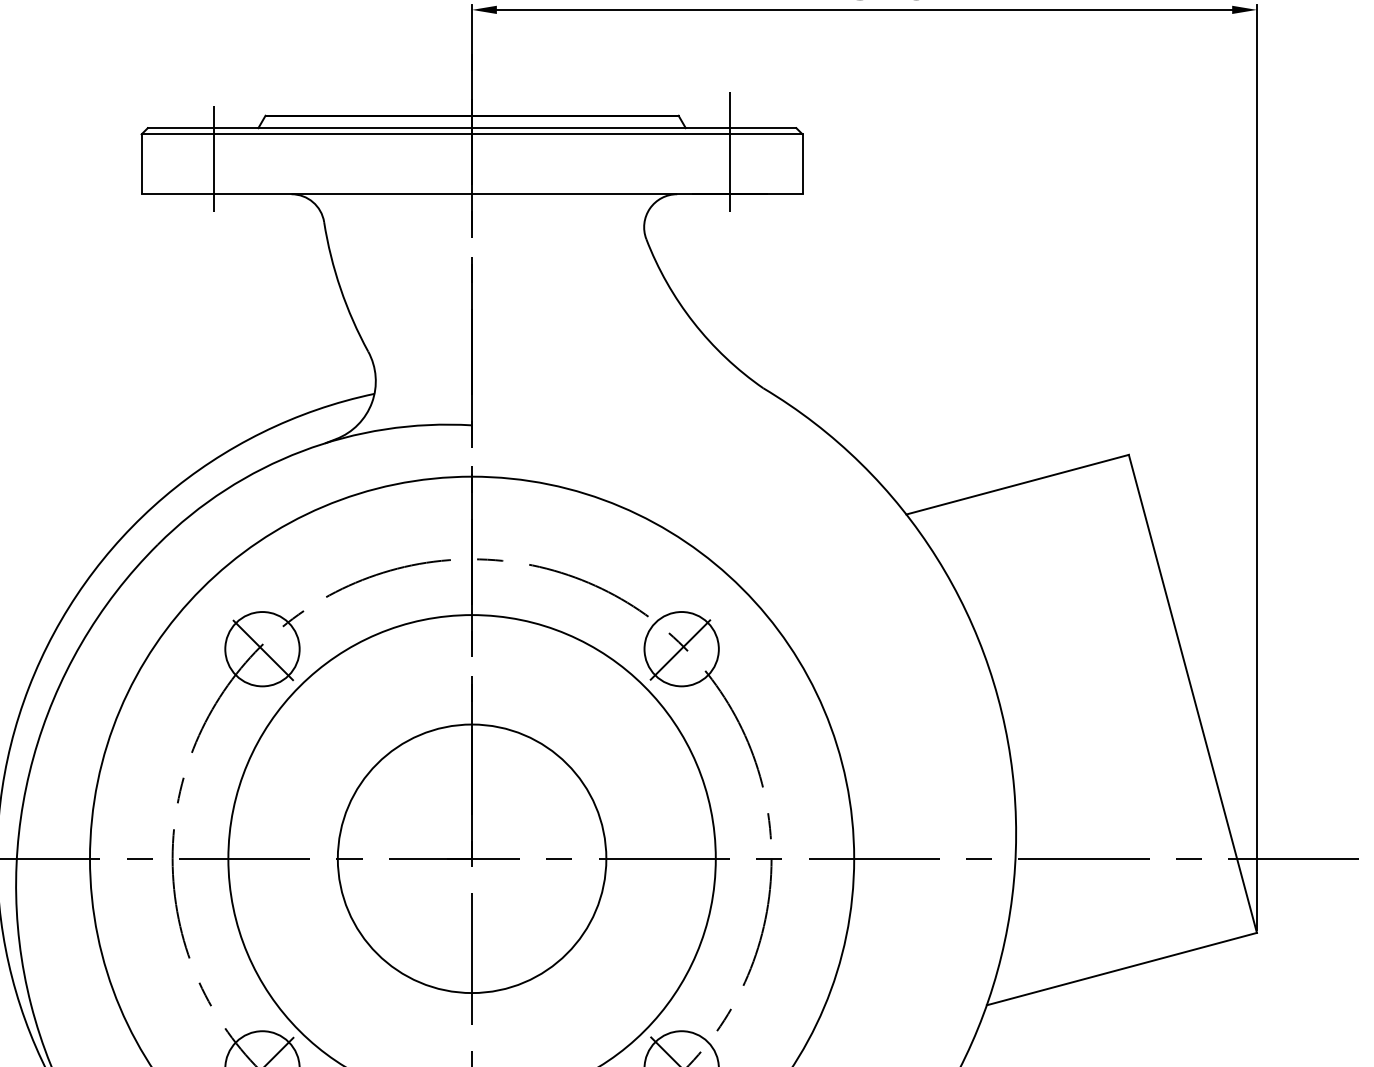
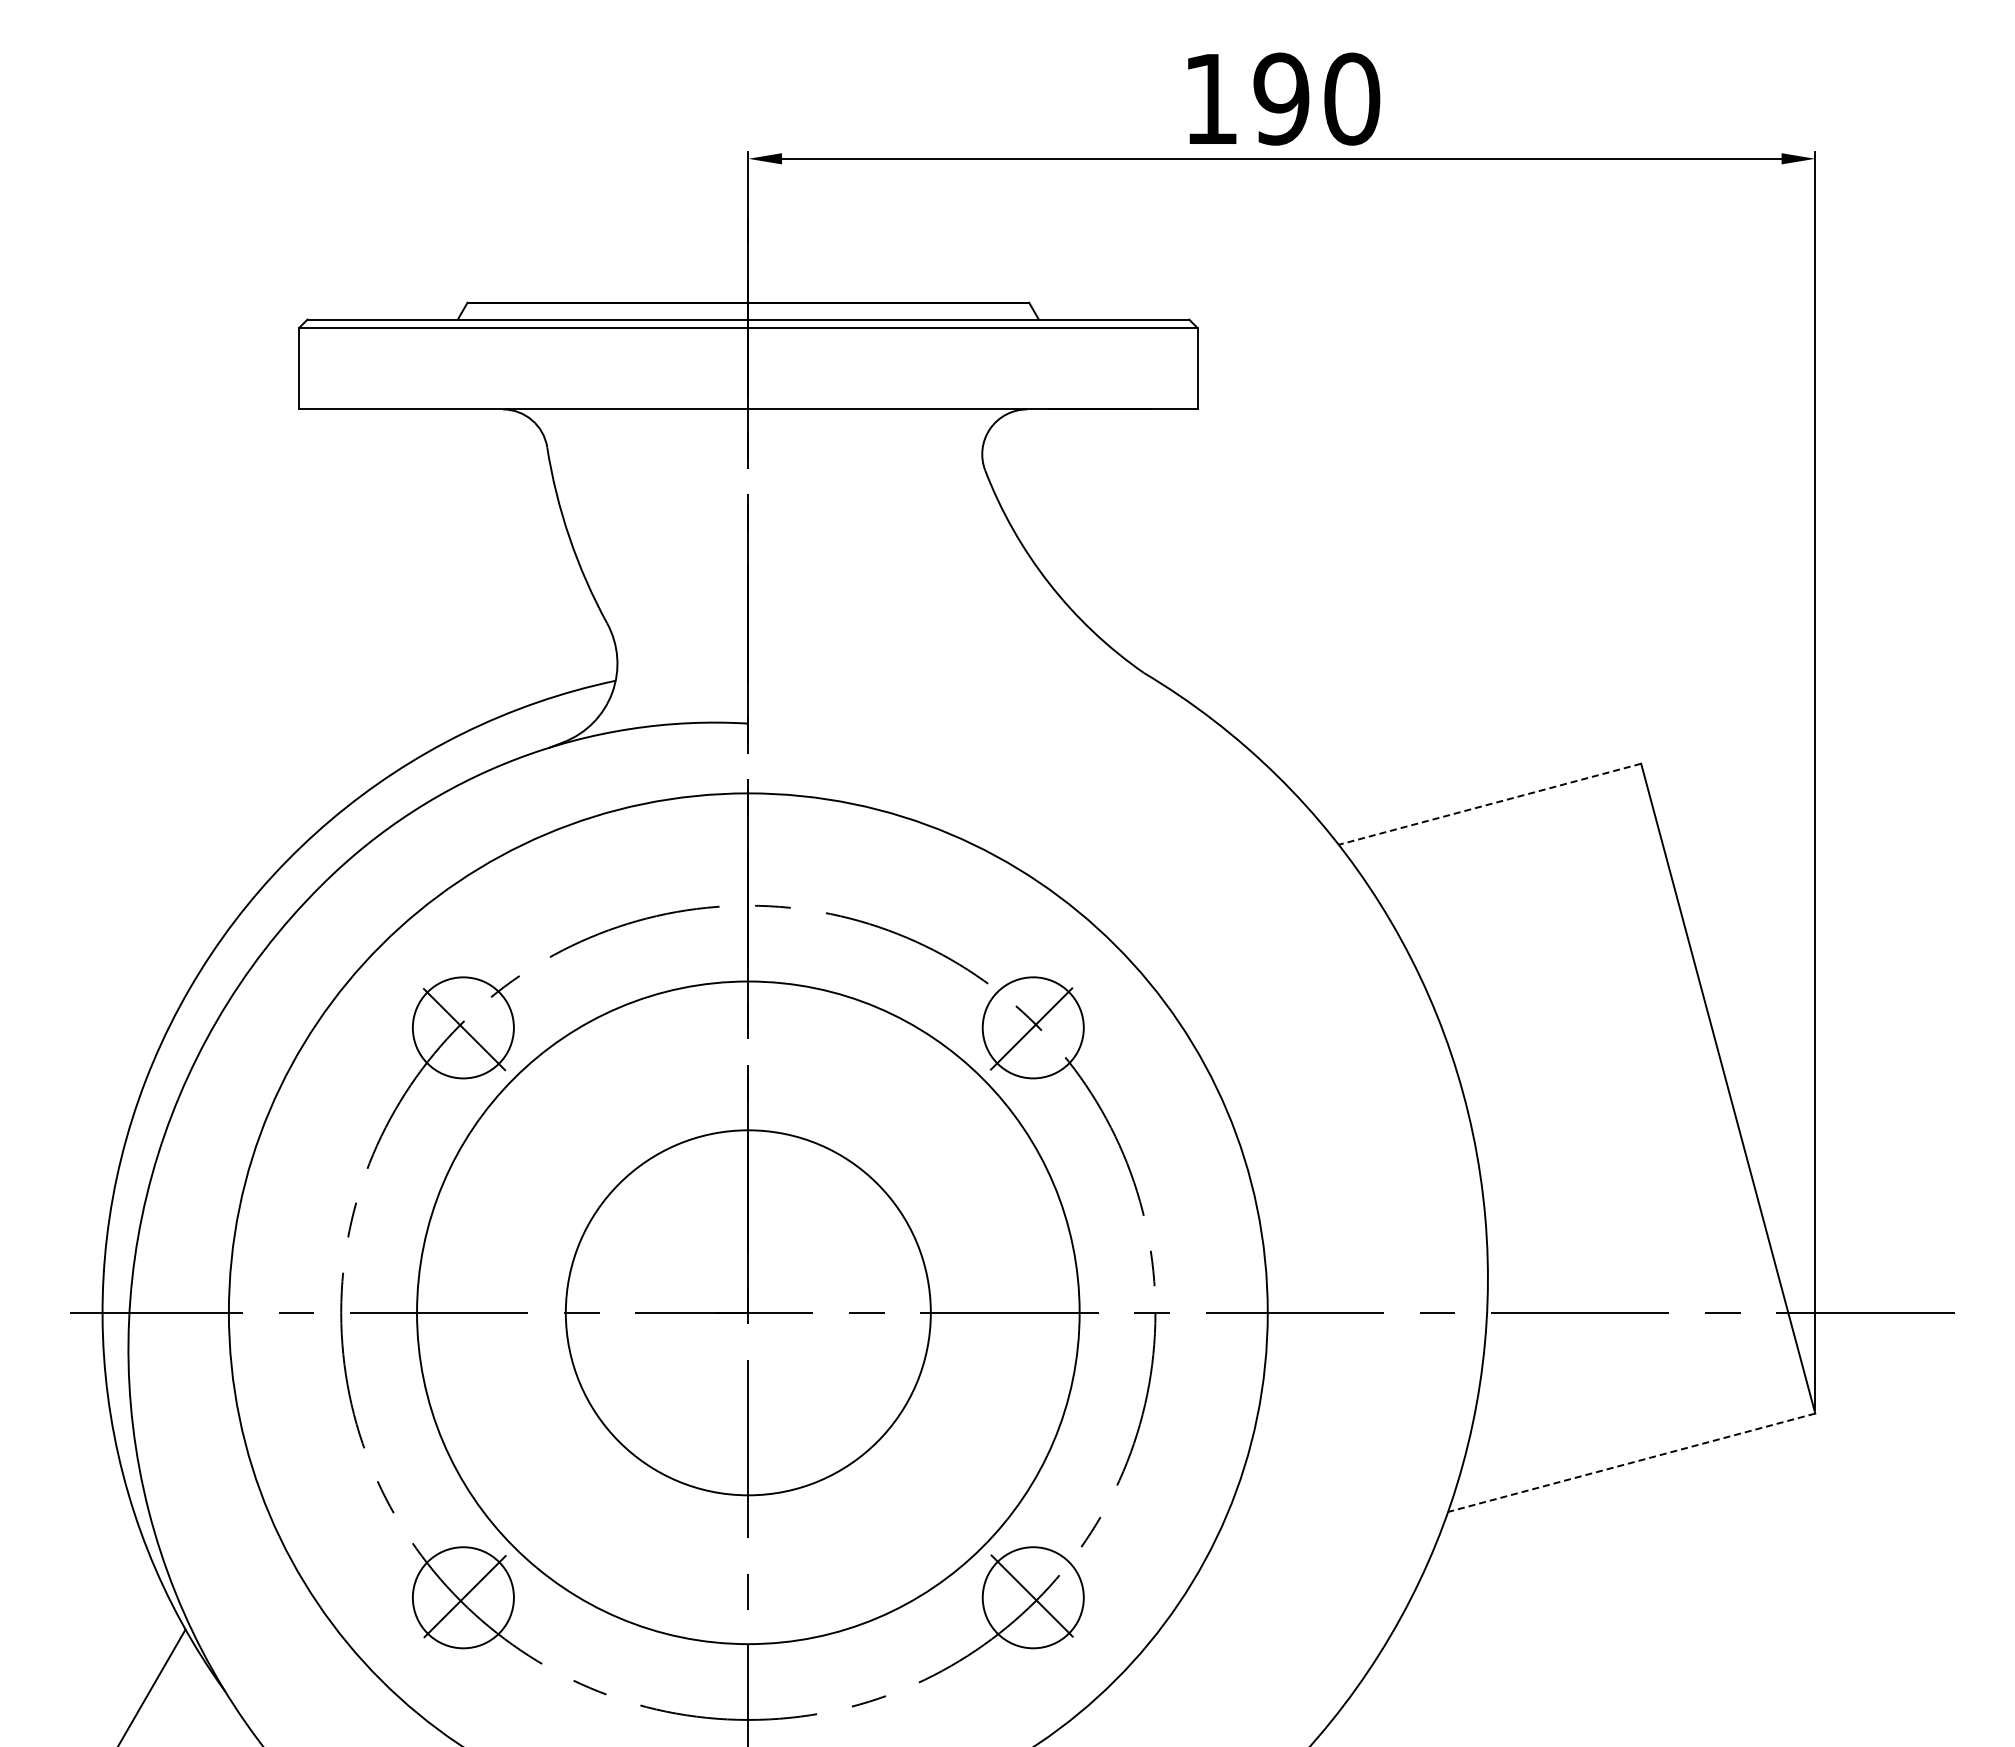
line: (730, 151) -> (1099, 351), removed
line: (214, 158) -> (397, 361), removed
line: (1017, 484) -> (1489, 804), solid -> dashed
line: (1121, 968) -> (1631, 1462), solid -> dashed

